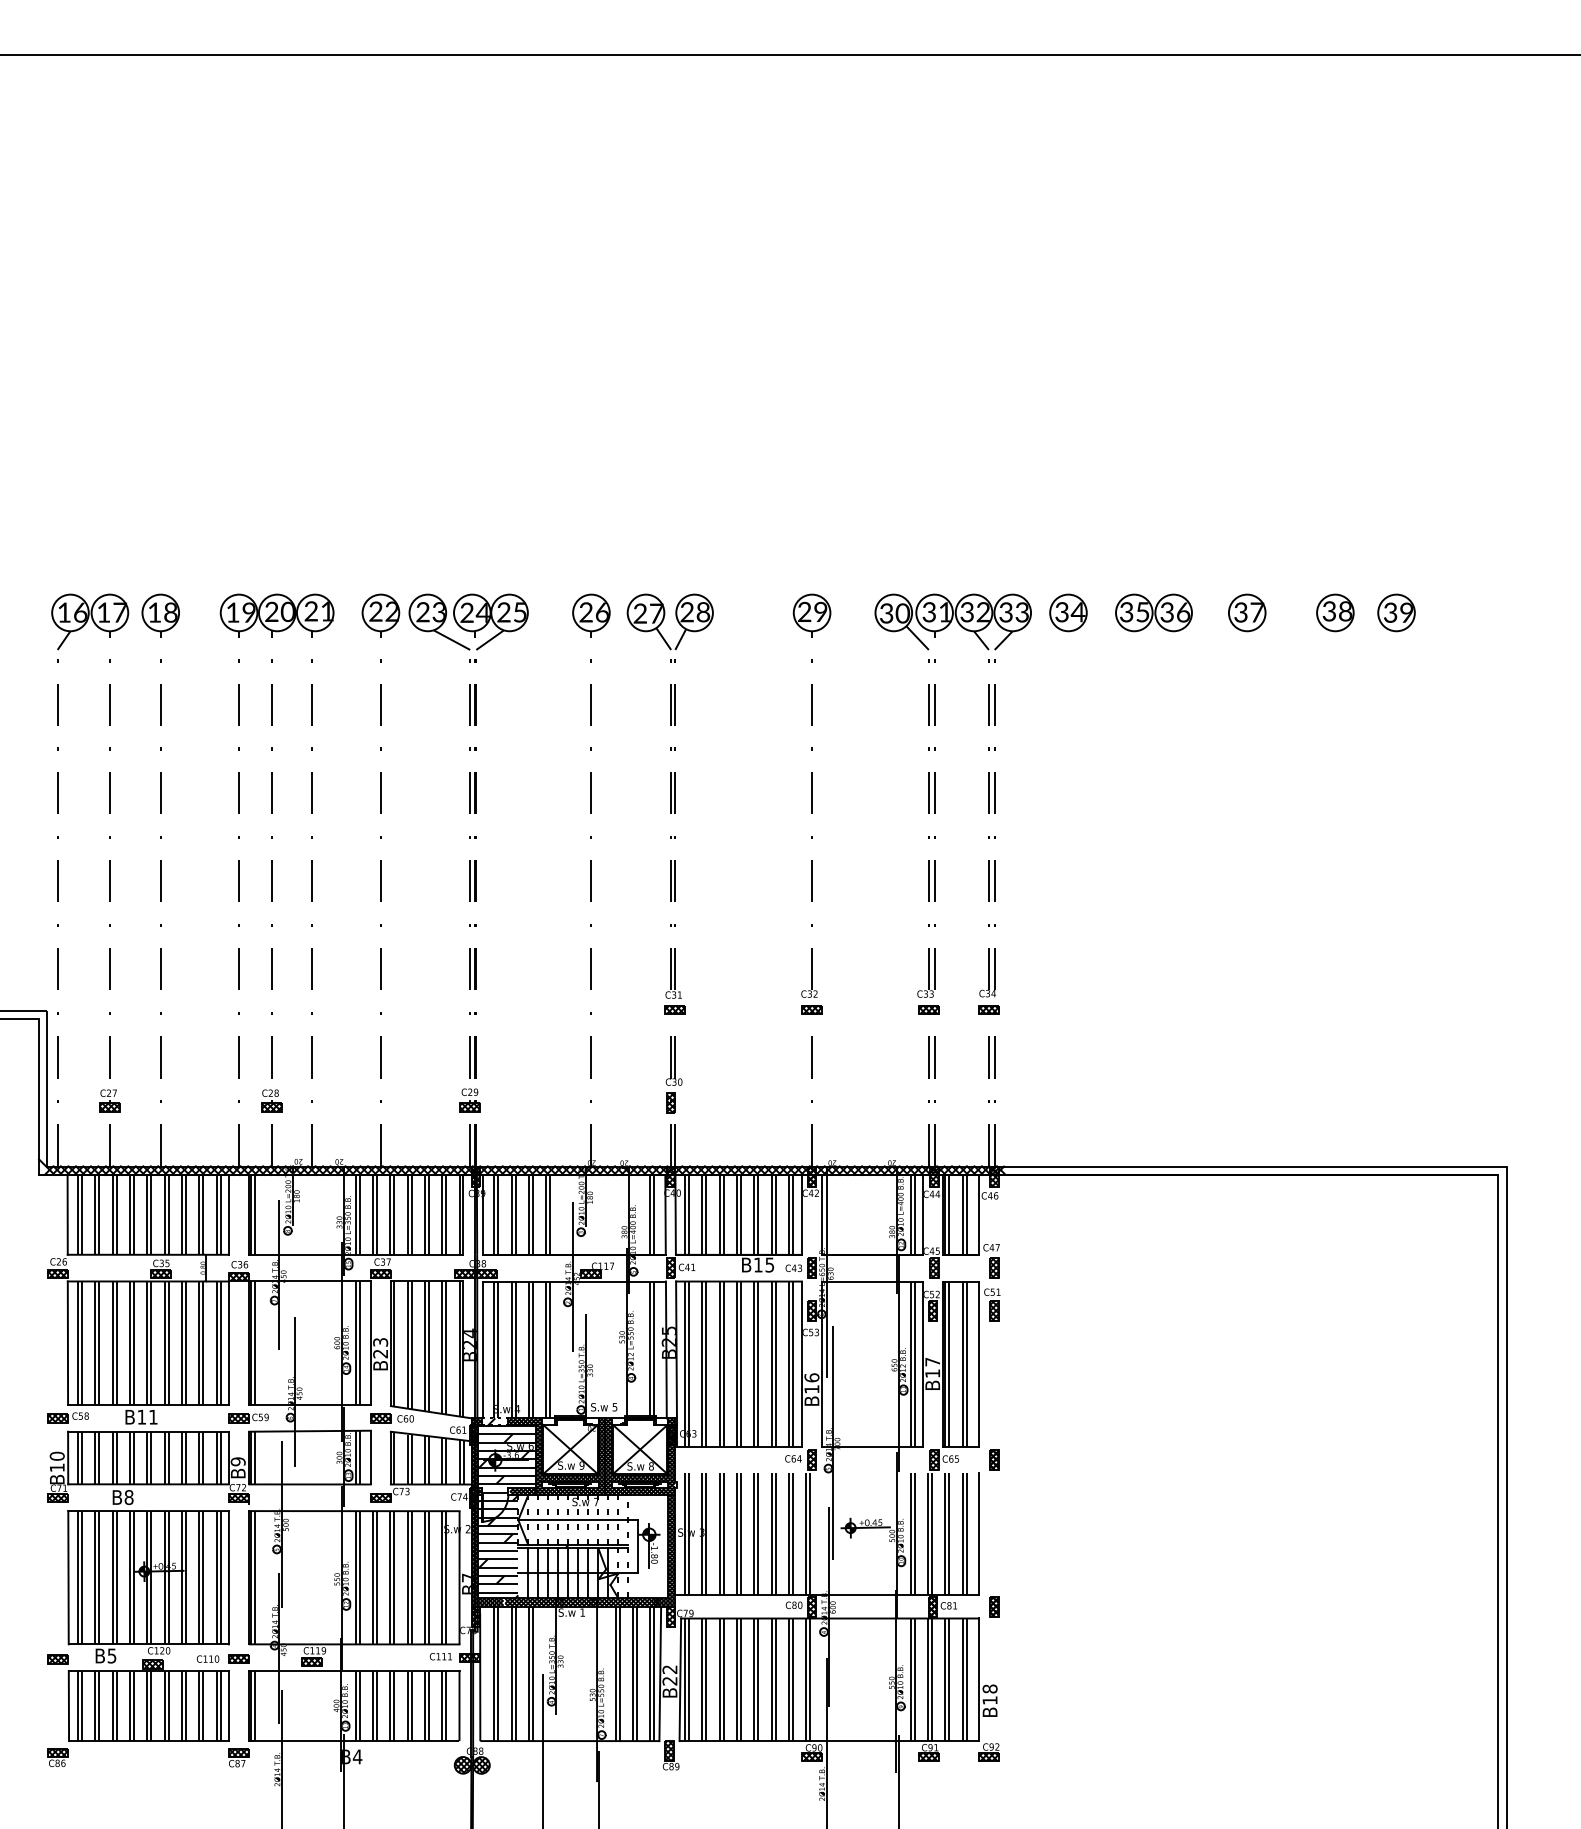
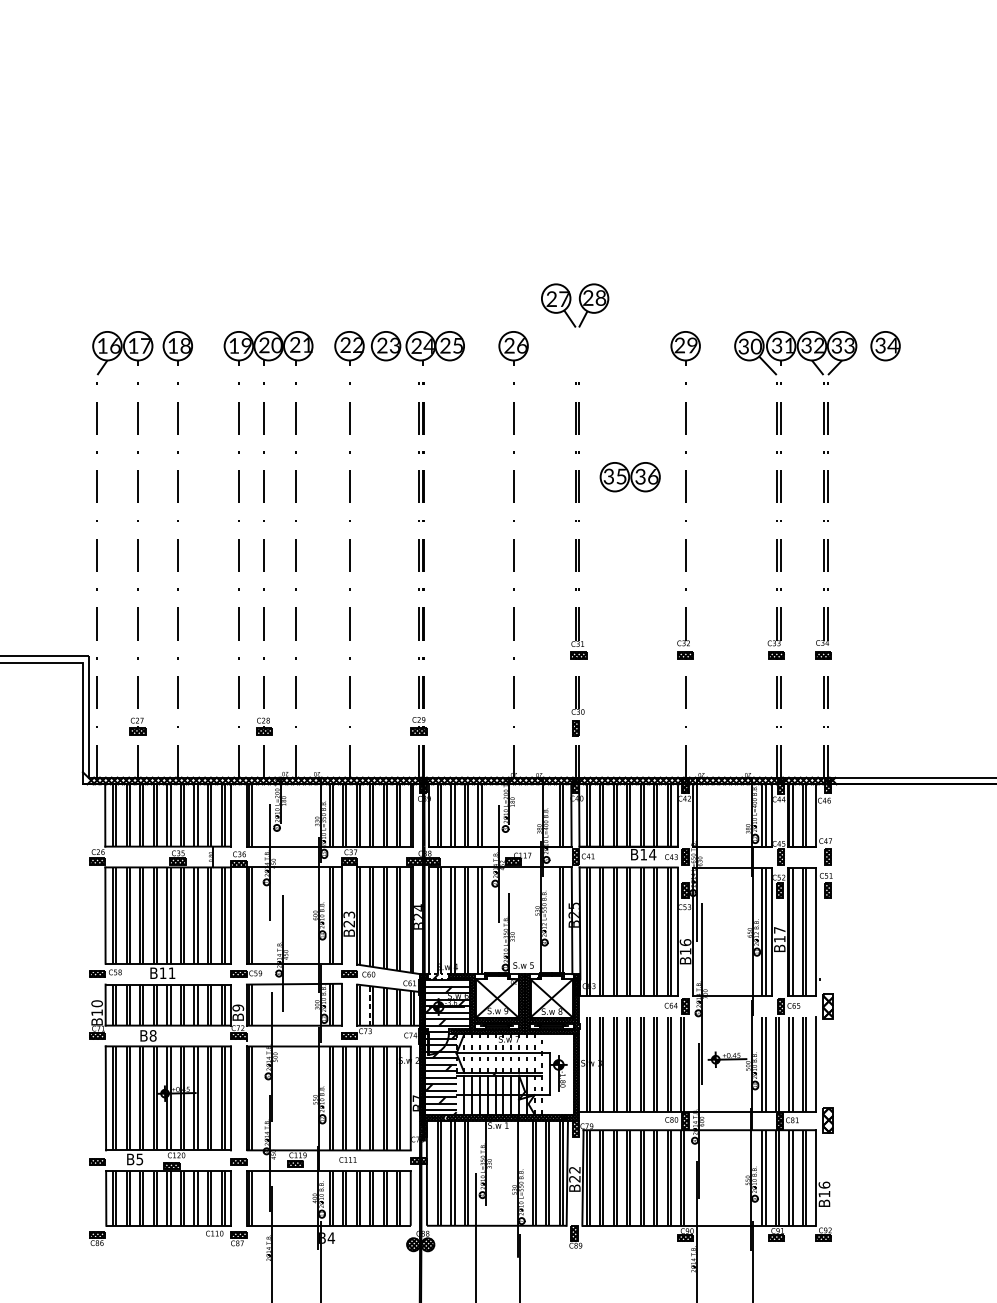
part: (1153, 612) -> (629, 476), moved
part: (669, 621) -> (574, 305), moved
line: (451, 639) -> (404, 366), removed
line: (489, 639) -> (434, 366), removed
text: (769, 1264) -> (652, 854), B15 -> B14
line: (407, 1459) -> (370, 1006), solid -> dashed
part: (994, 1459) -> (827, 1006), size x1.6
part: (994, 1606) -> (827, 1120), size x1.6
text: (440, 1656) -> (347, 1159), moved
text: (207, 1658) -> (214, 1233), moved
text: (989, 1688) -> (824, 1184), B18 -> B16

